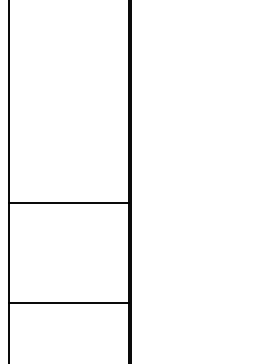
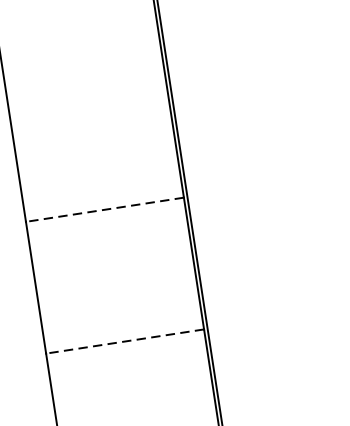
line: (68, 202) -> (104, 209), solid -> dashed
line: (68, 302) -> (124, 341), solid -> dashed

